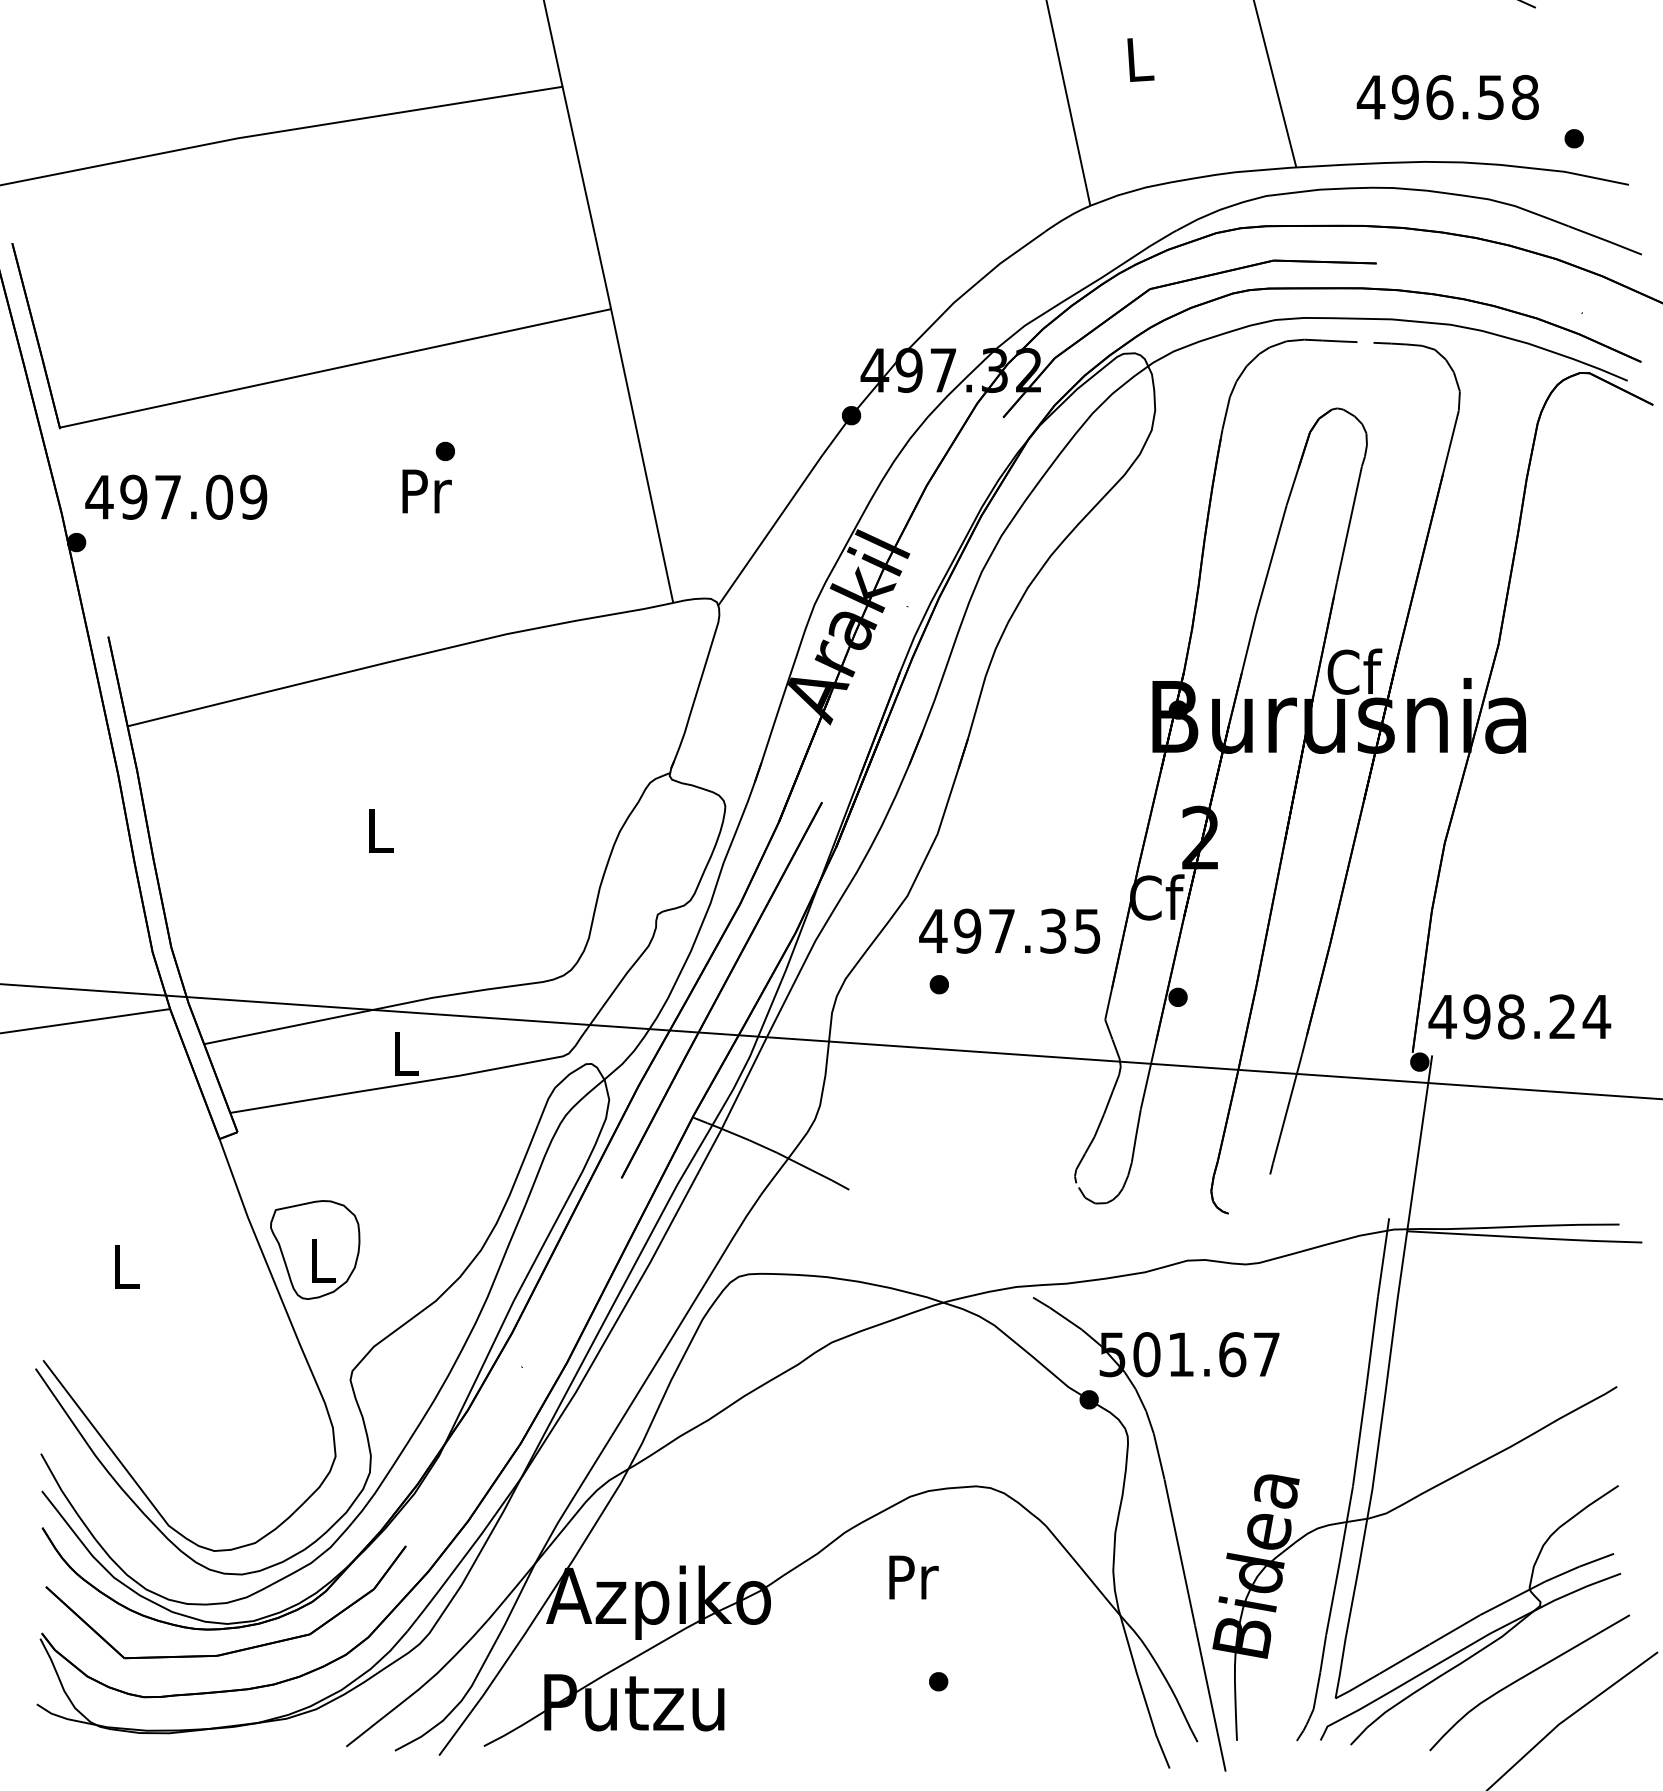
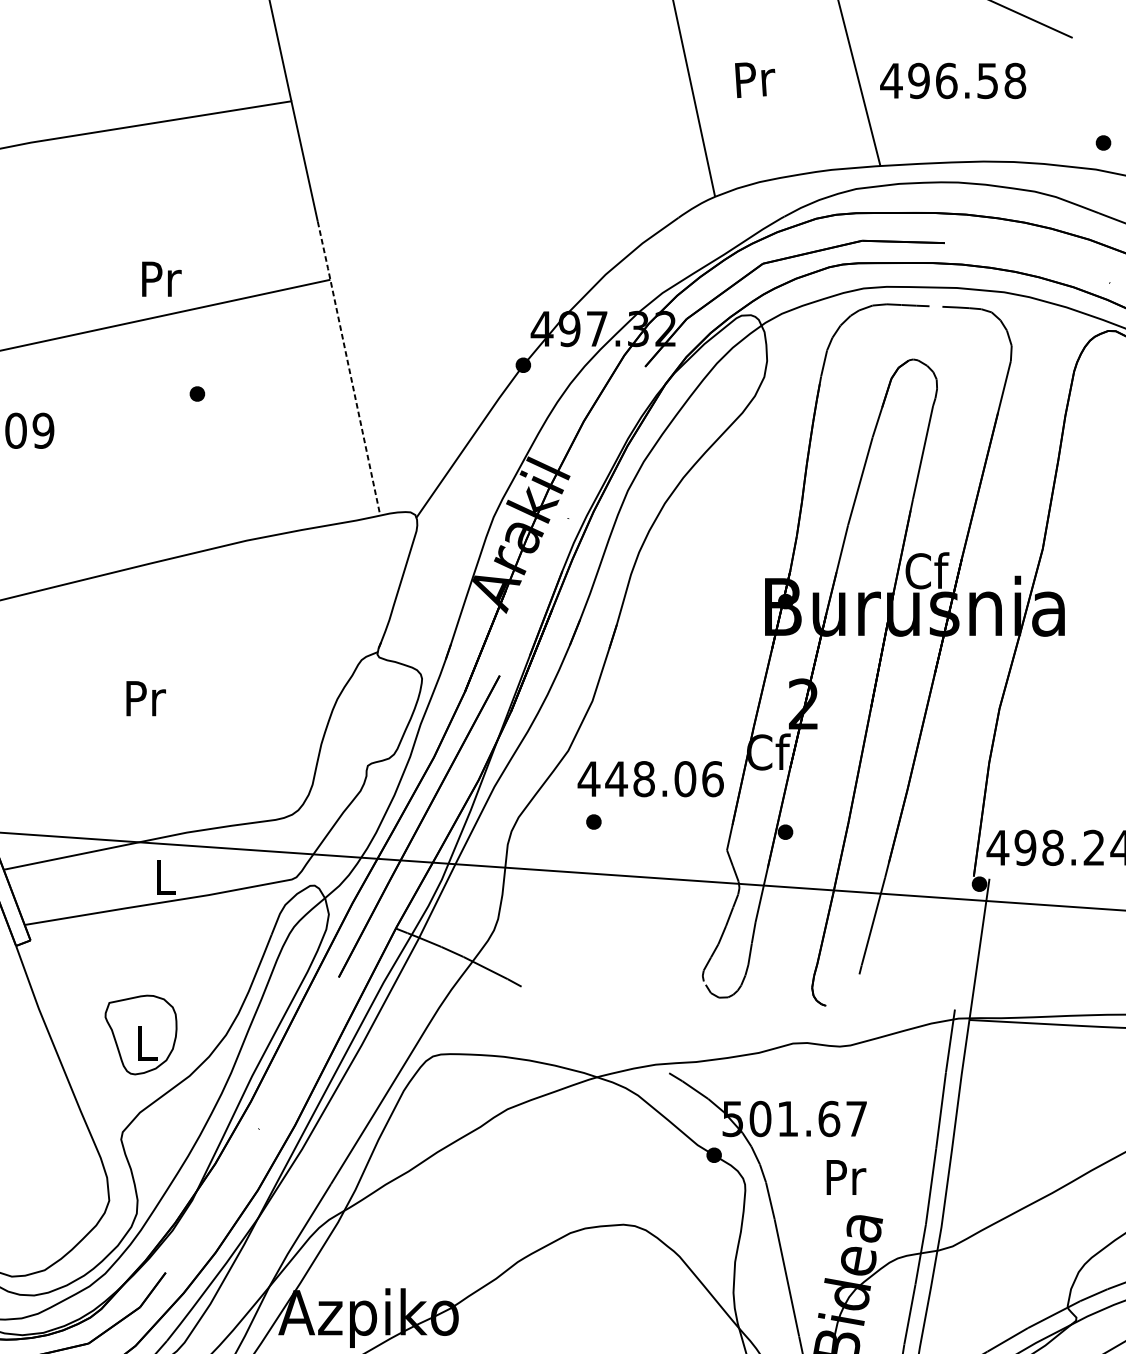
text: (1140, 60) -> (755, 80), L -> Pr
text: (1447, 97) -> (952, 80), moved
line: (634, 419) -> (349, 368), solid -> dashed
text: (426, 491) -> (161, 279), moved
text: (381, 830) -> (146, 698), L -> Pr
text: (1027, 930) -> (664, 778), 497.35 -> 448.06
part: (315, 1249) -> (141, 1034), moved
text: (913, 1577) -> (846, 1177), moved

